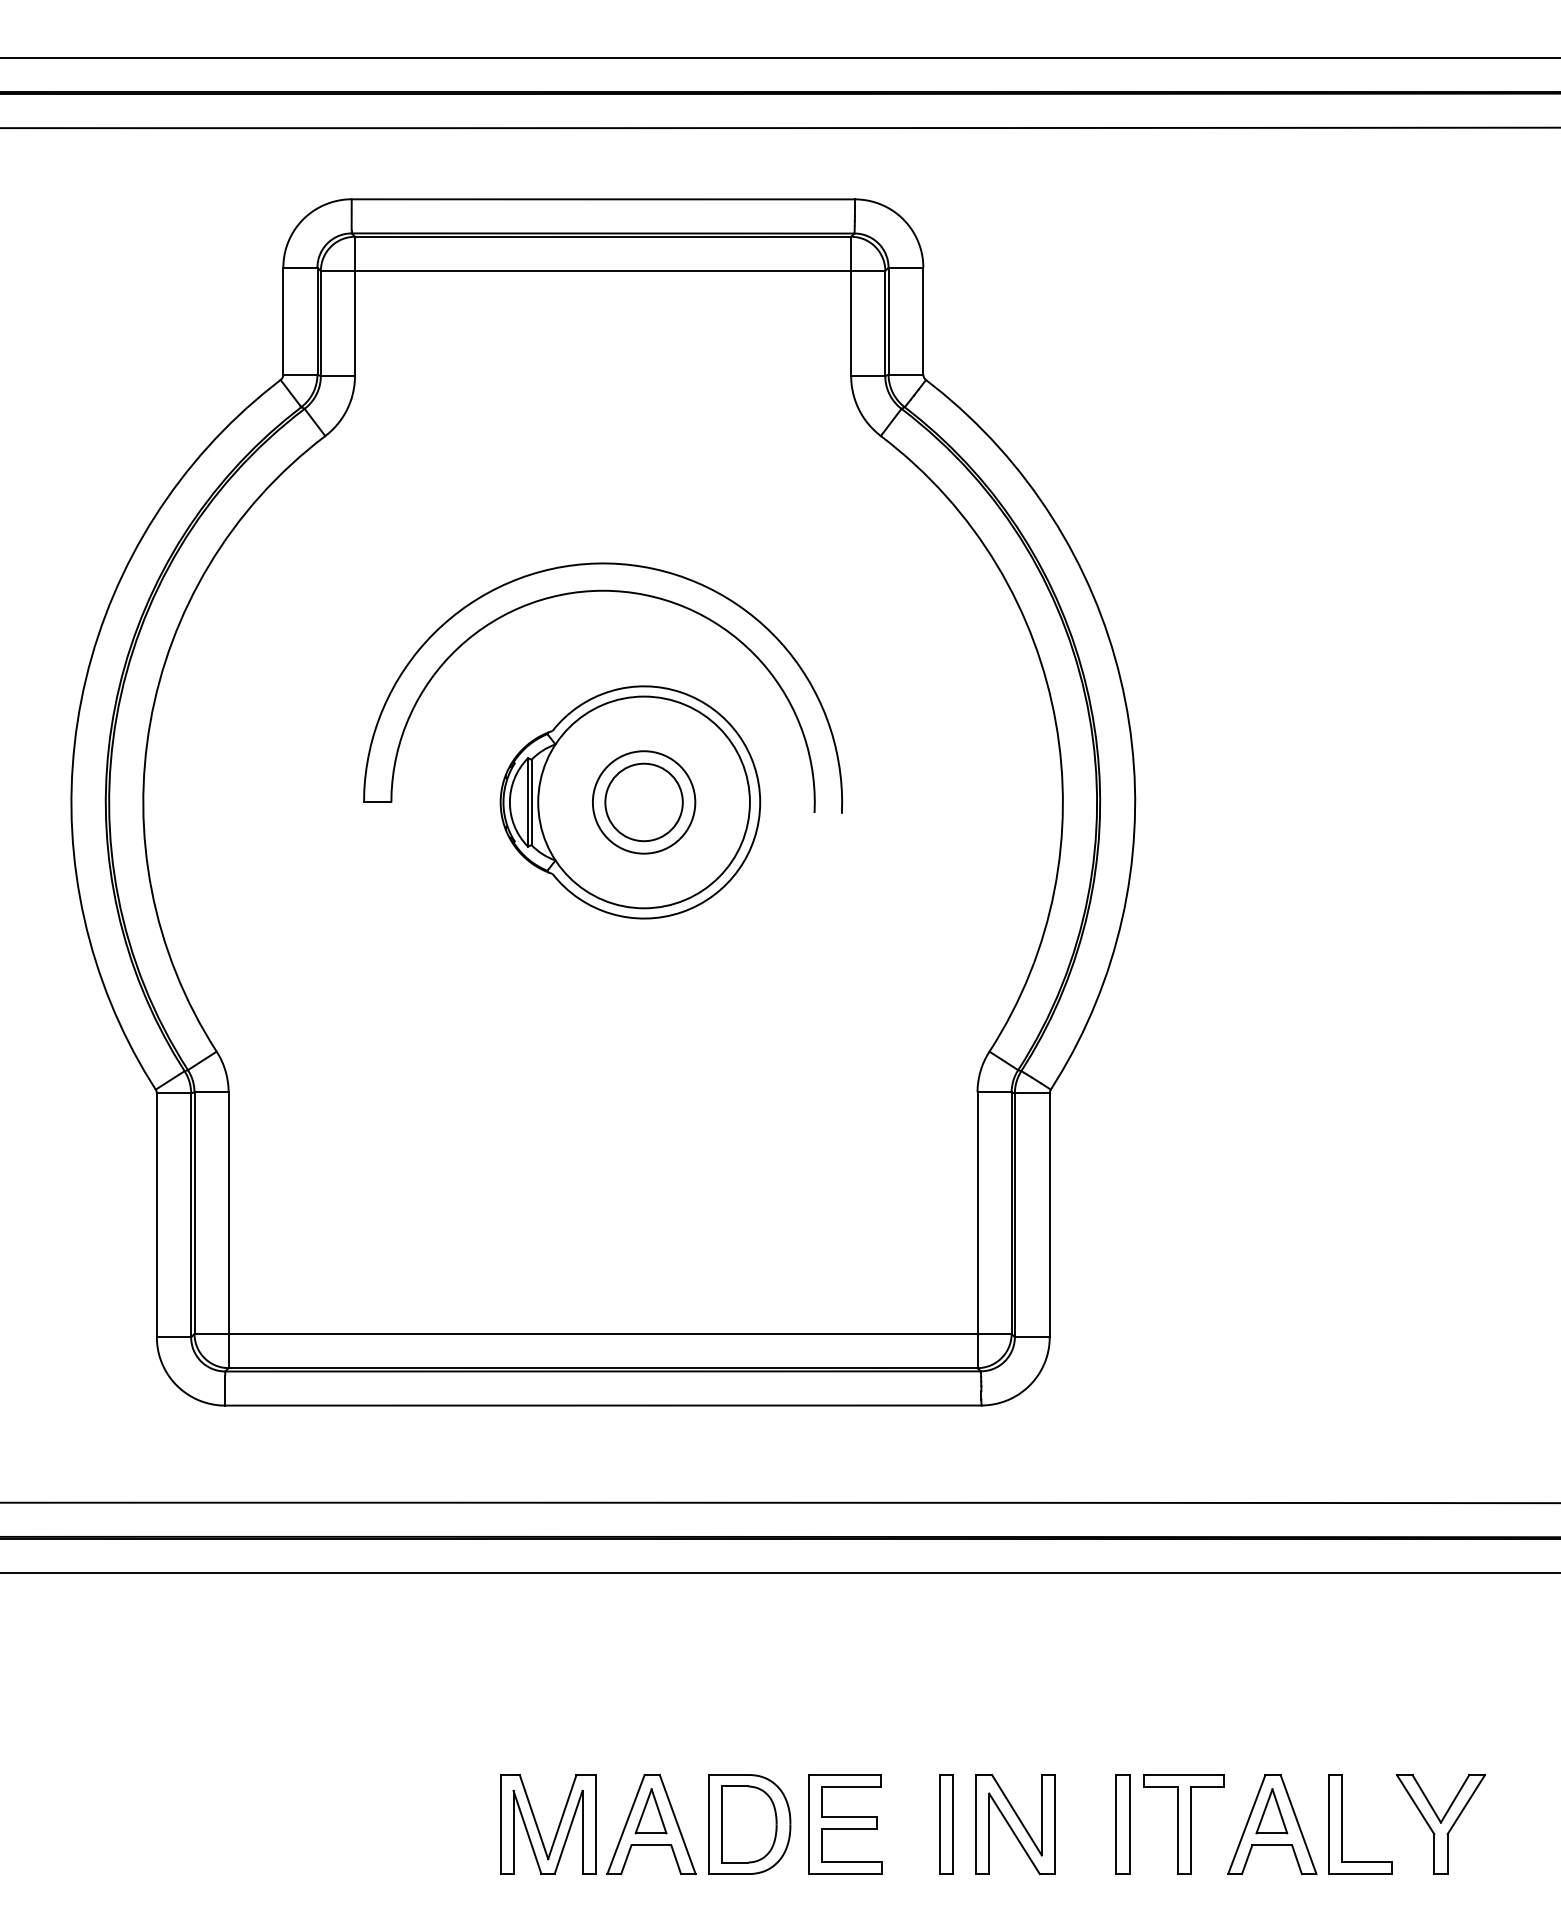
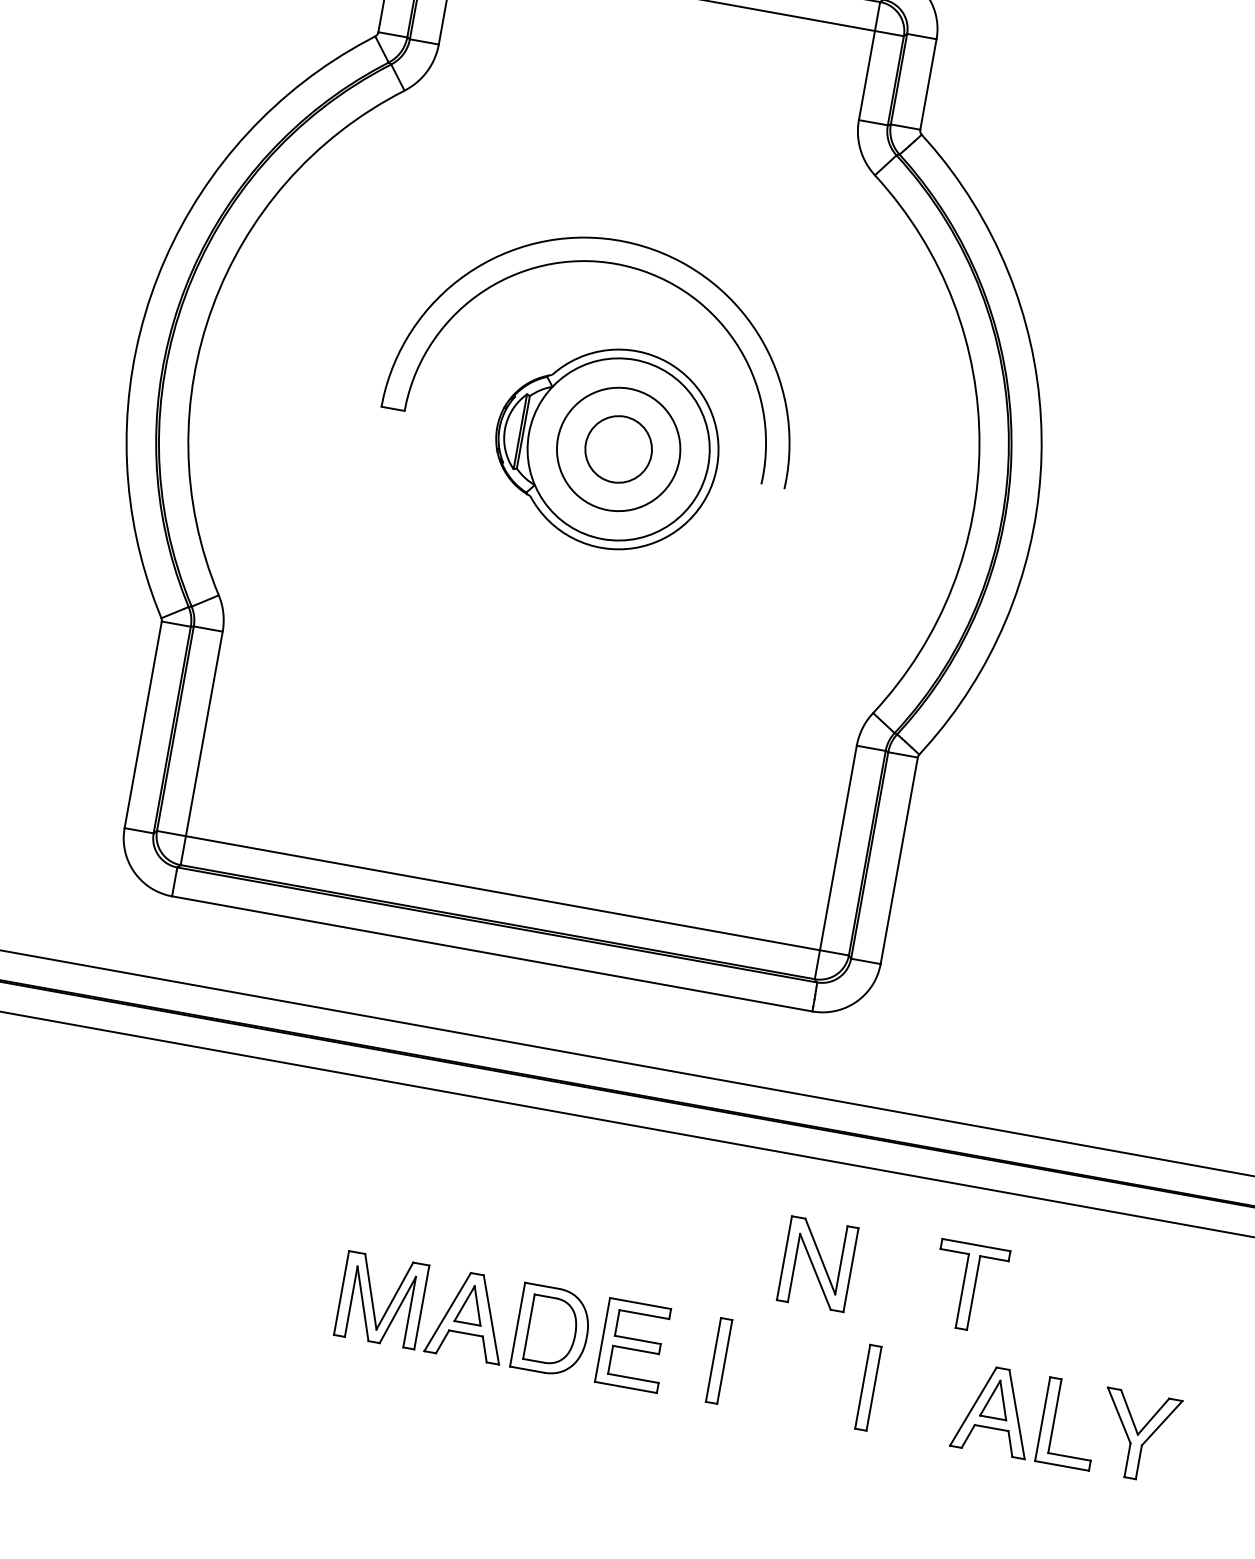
circle: (643, 802) -> (618, 449), size x1.4
part: (1015, 1824) -> (817, 1264), moved
part: (1183, 1824) -> (968, 1286), moved

